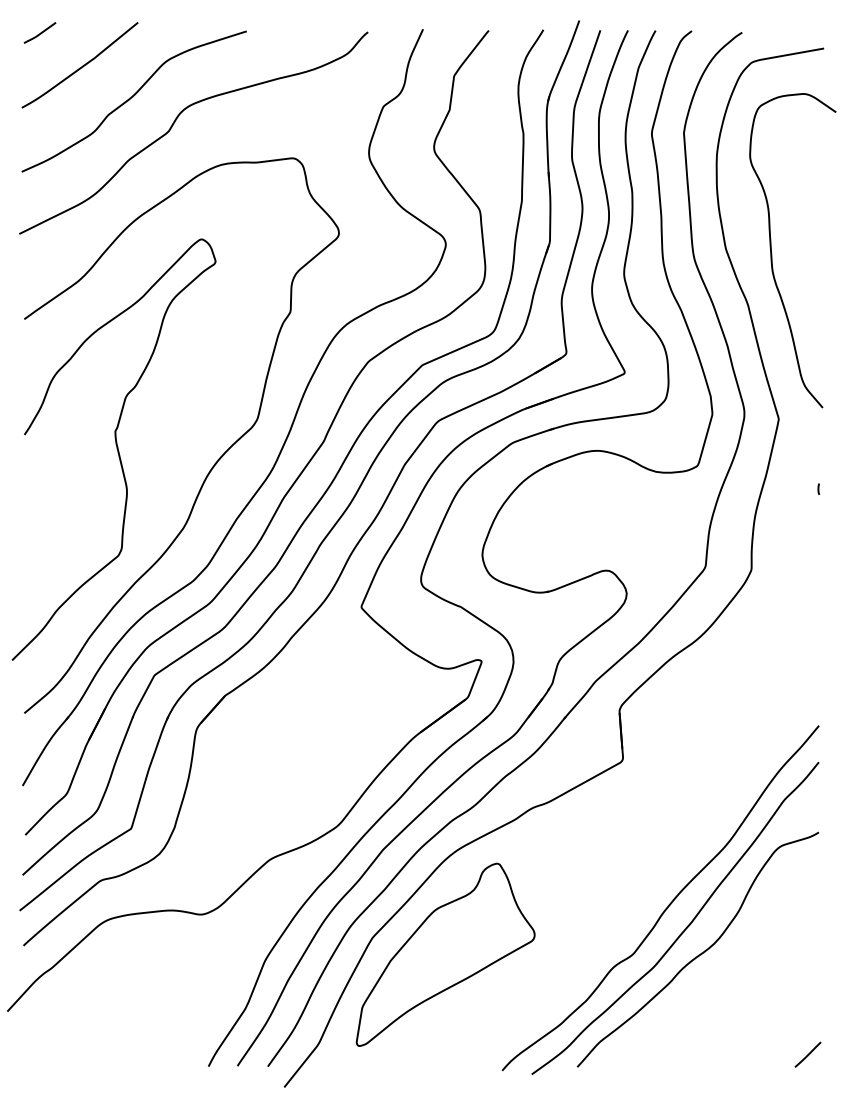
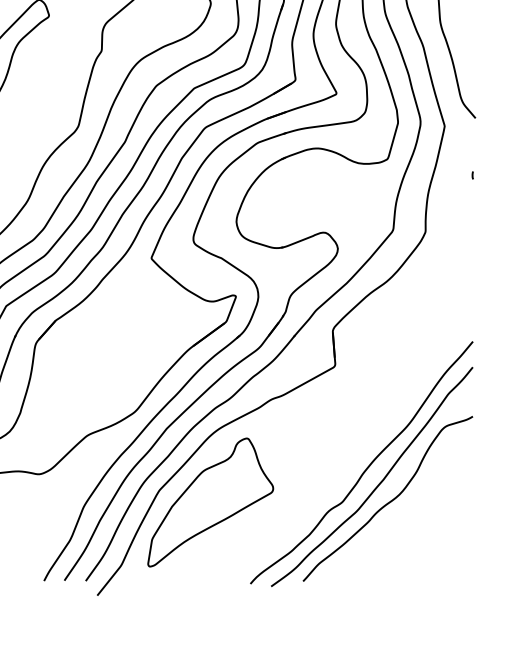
line: (807, 1054) -> (464, 572), removed

